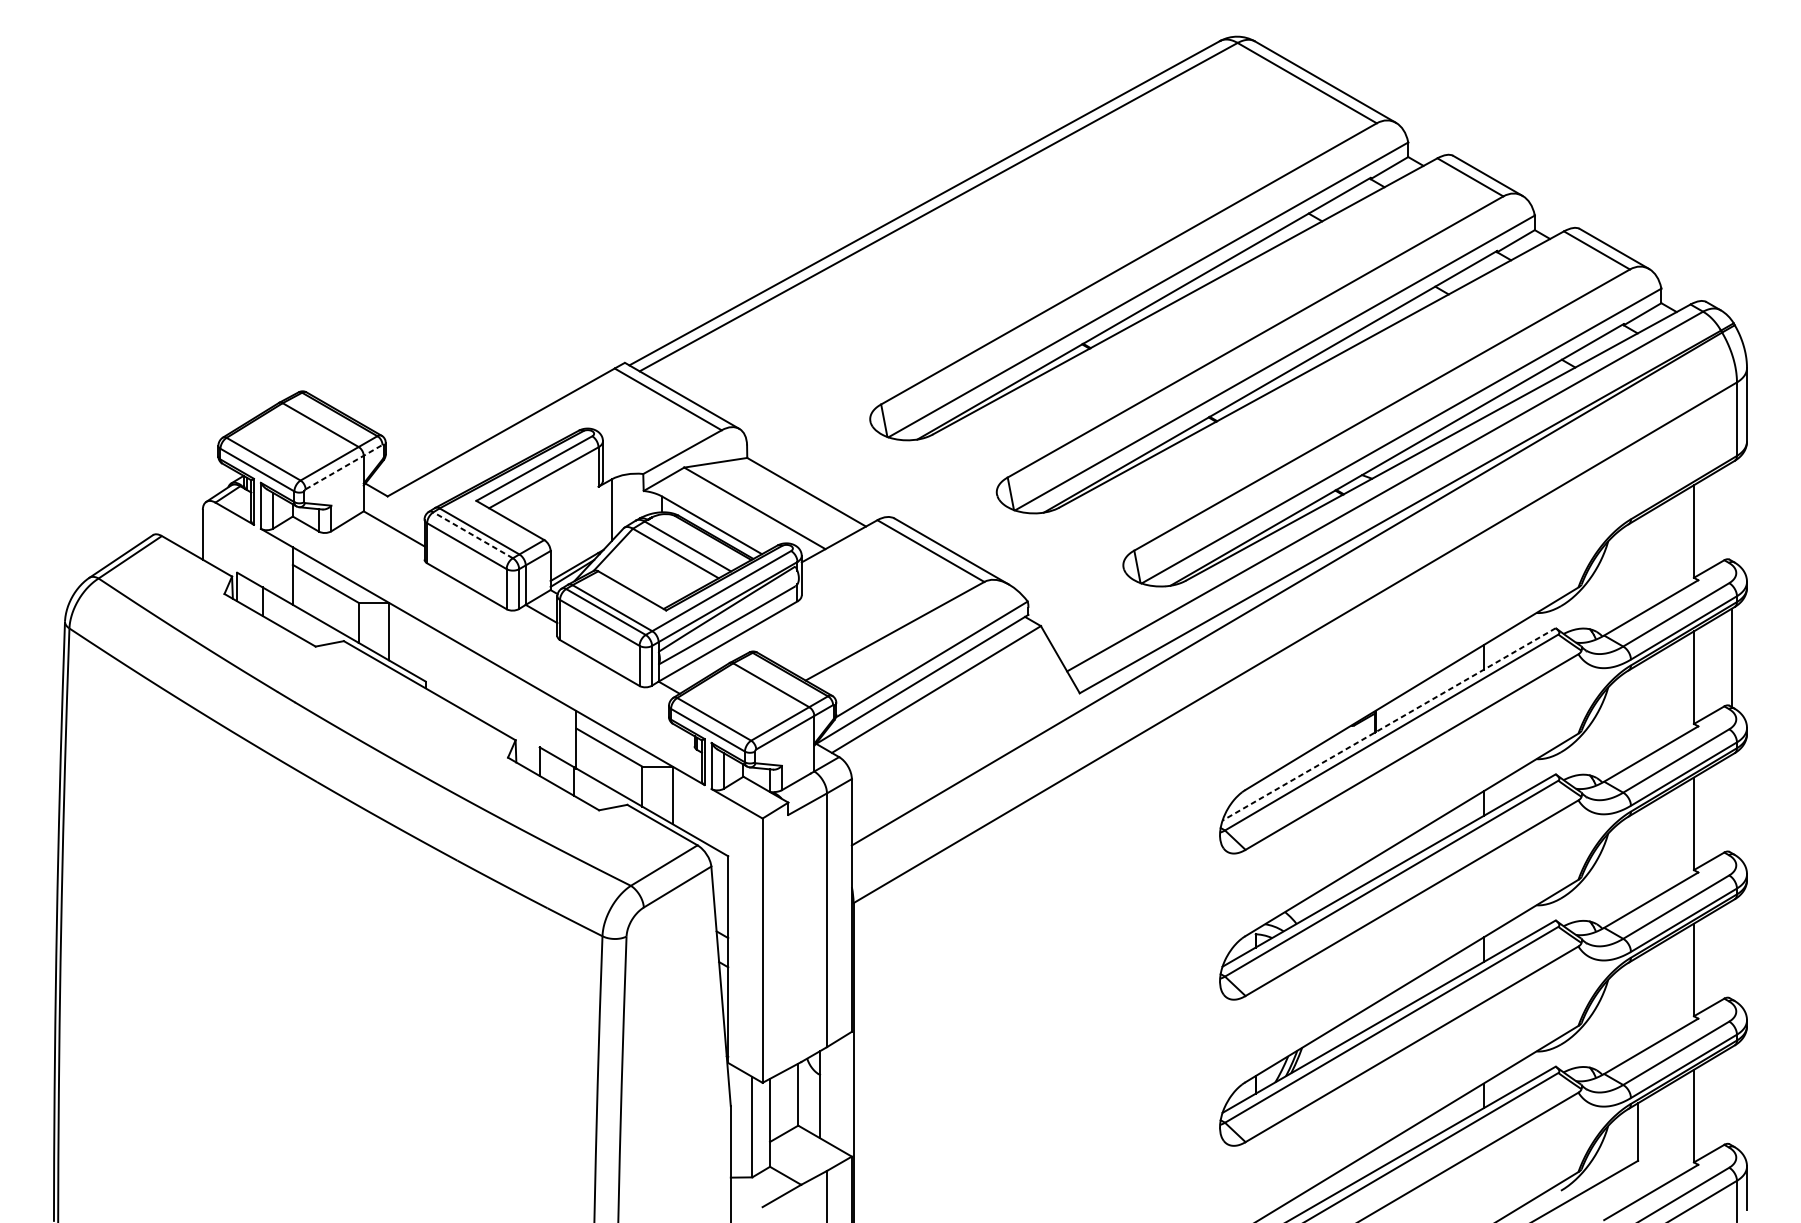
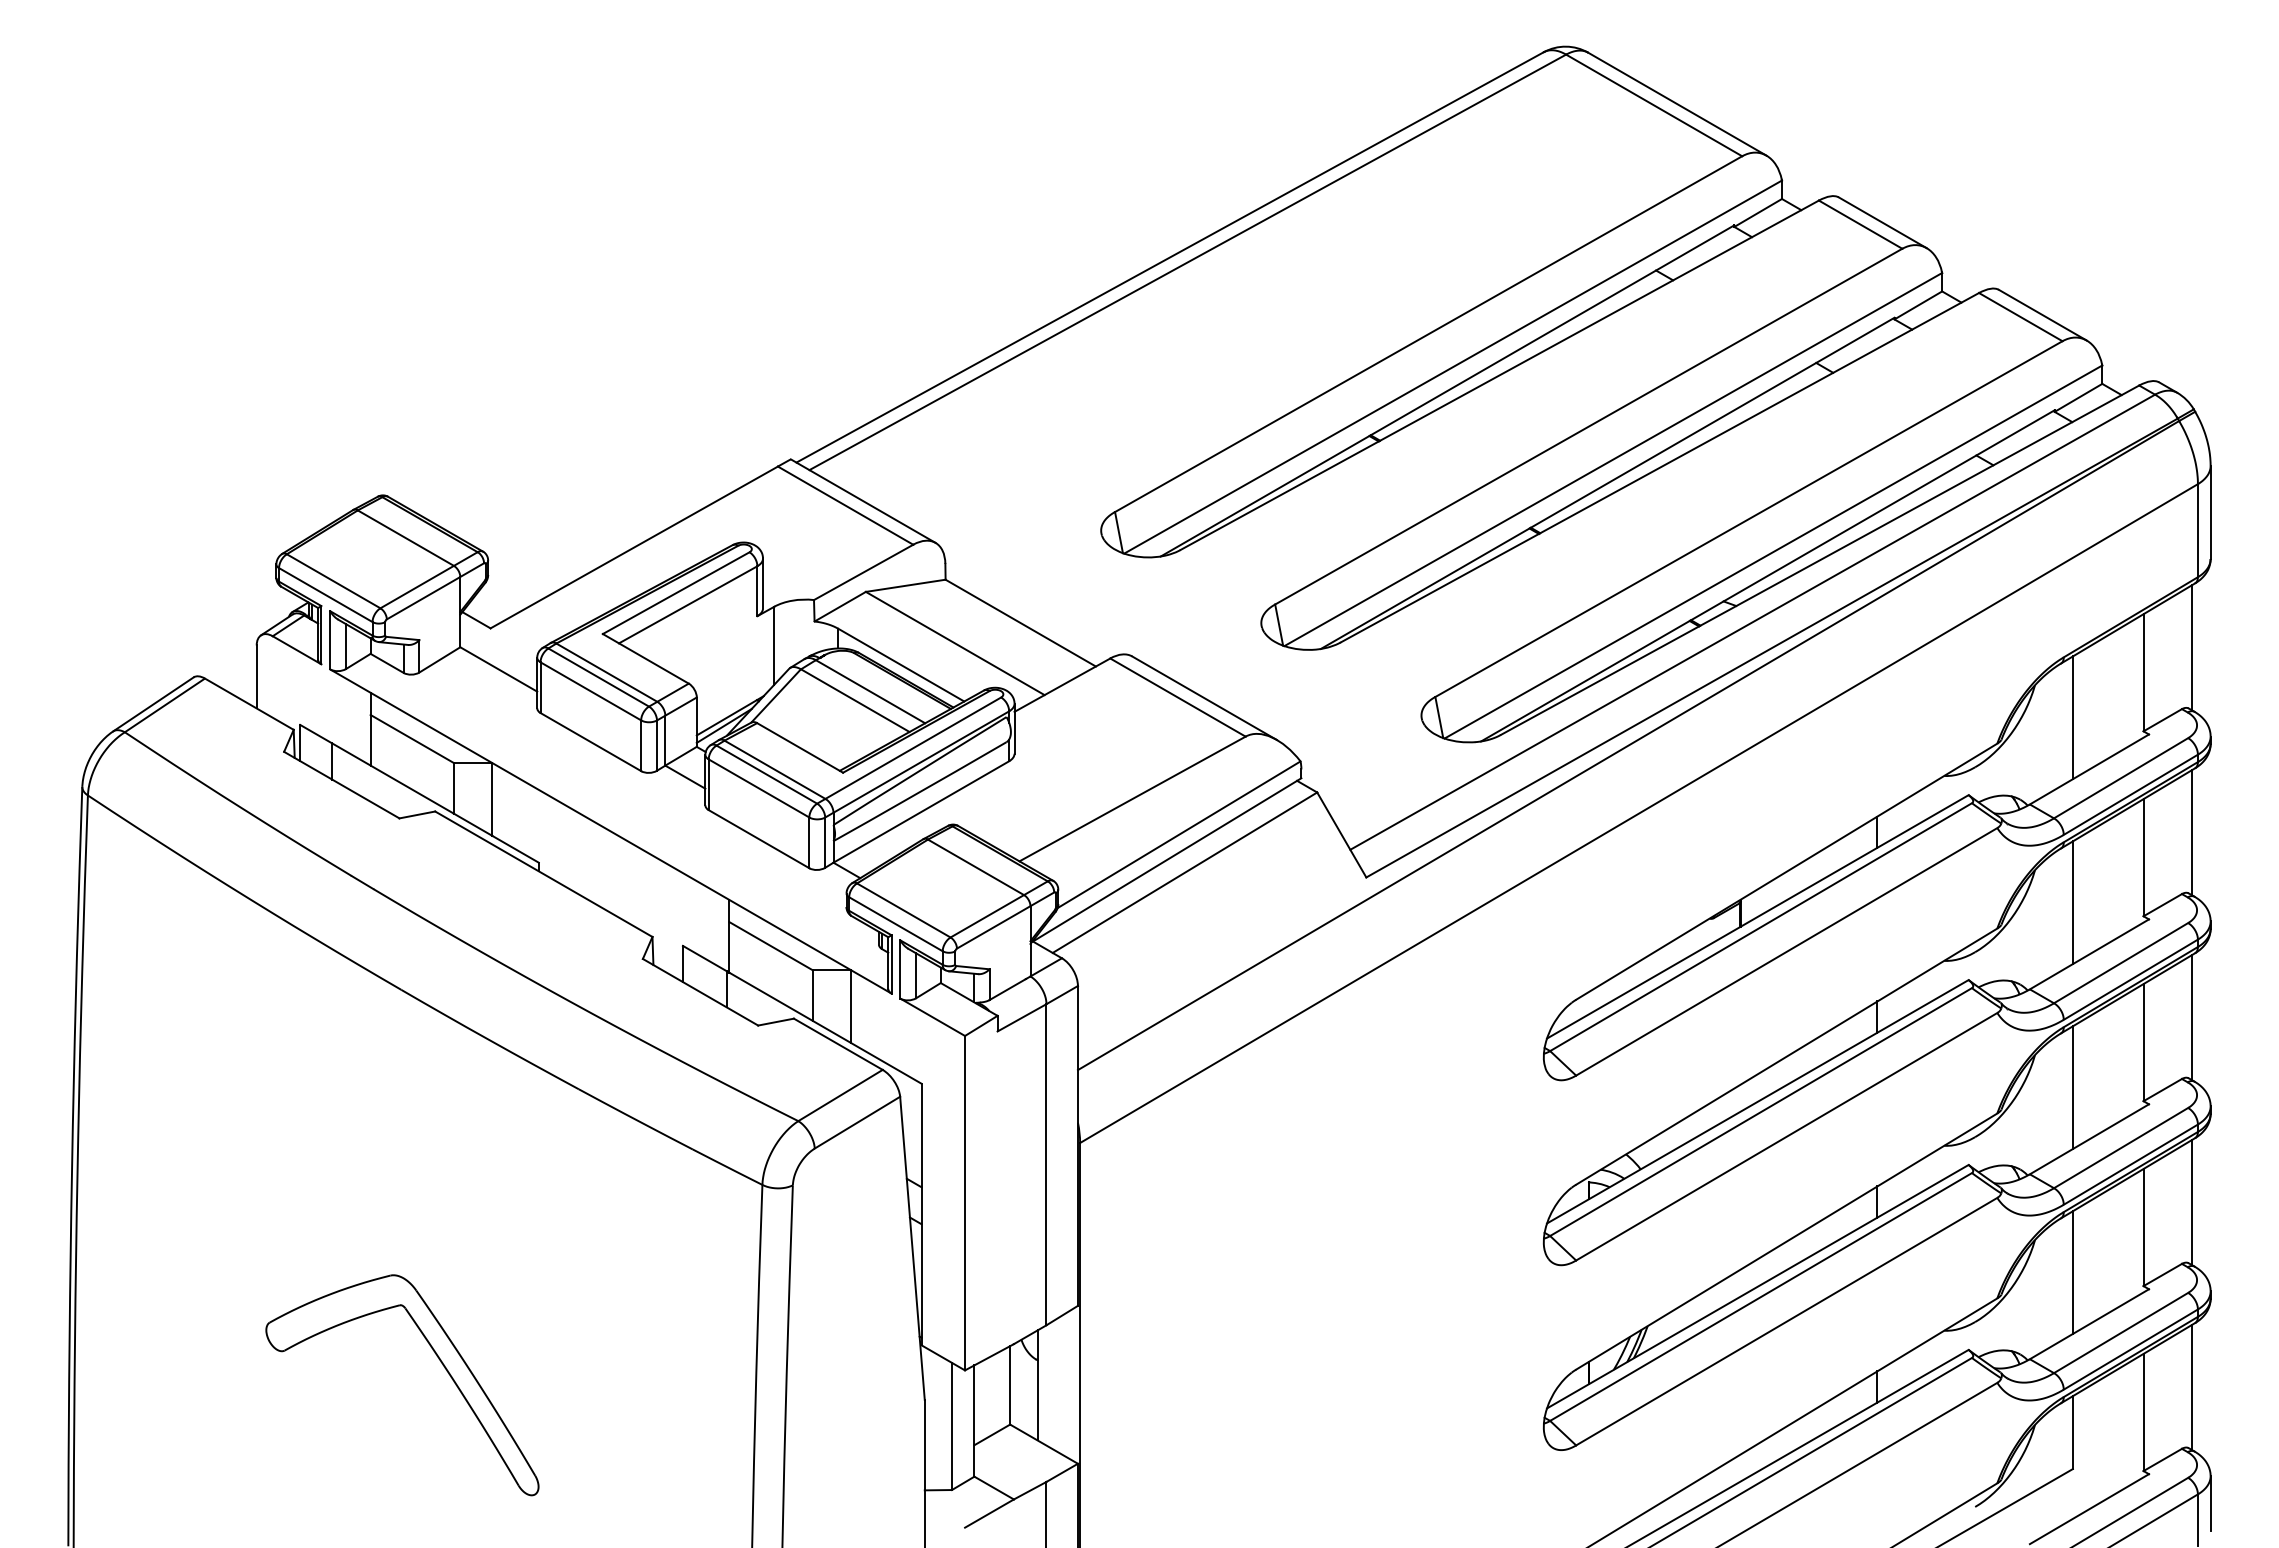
line: (344, 467) -> (435, 591), dashed -> solid
line: (1731, 511) -> (2191, 647), added
line: (472, 535) -> (598, 677), dashed -> solid
line: (1637, 566) -> (2072, 717), added
line: (1637, 713) -> (2072, 902), added
line: (1388, 724) -> (1757, 917), dashed -> solid
line: (1731, 803) -> (2191, 1017), added
line: (1637, 859) -> (2072, 1087), added
line: (1731, 950) -> (2191, 1202), added
line: (1637, 1005) -> (2072, 1272), added
part: (346, 1074) -> (438, 1359), added
line: (1731, 1096) -> (2191, 1387), added

